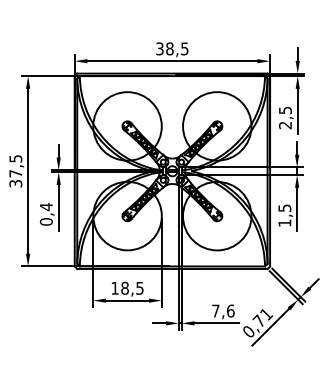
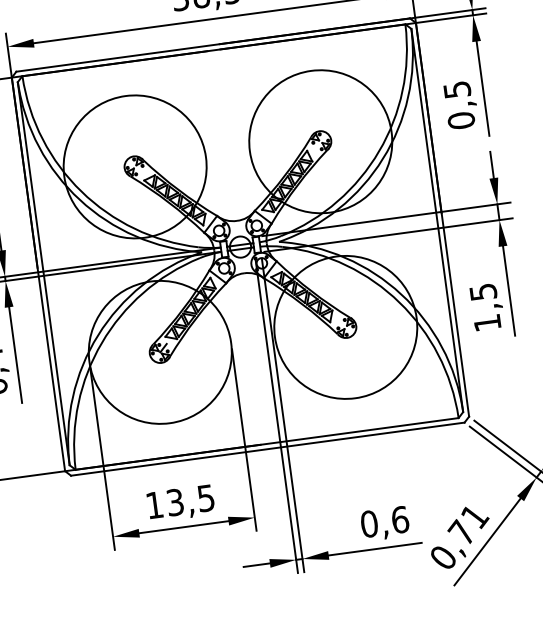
text: (285, 125) -> (461, 120), 2,5 -> 0,5
text: (124, 287) -> (173, 500), 18,5 -> 13,5
text: (215, 310) -> (368, 522), 7,6 -> 0,6

